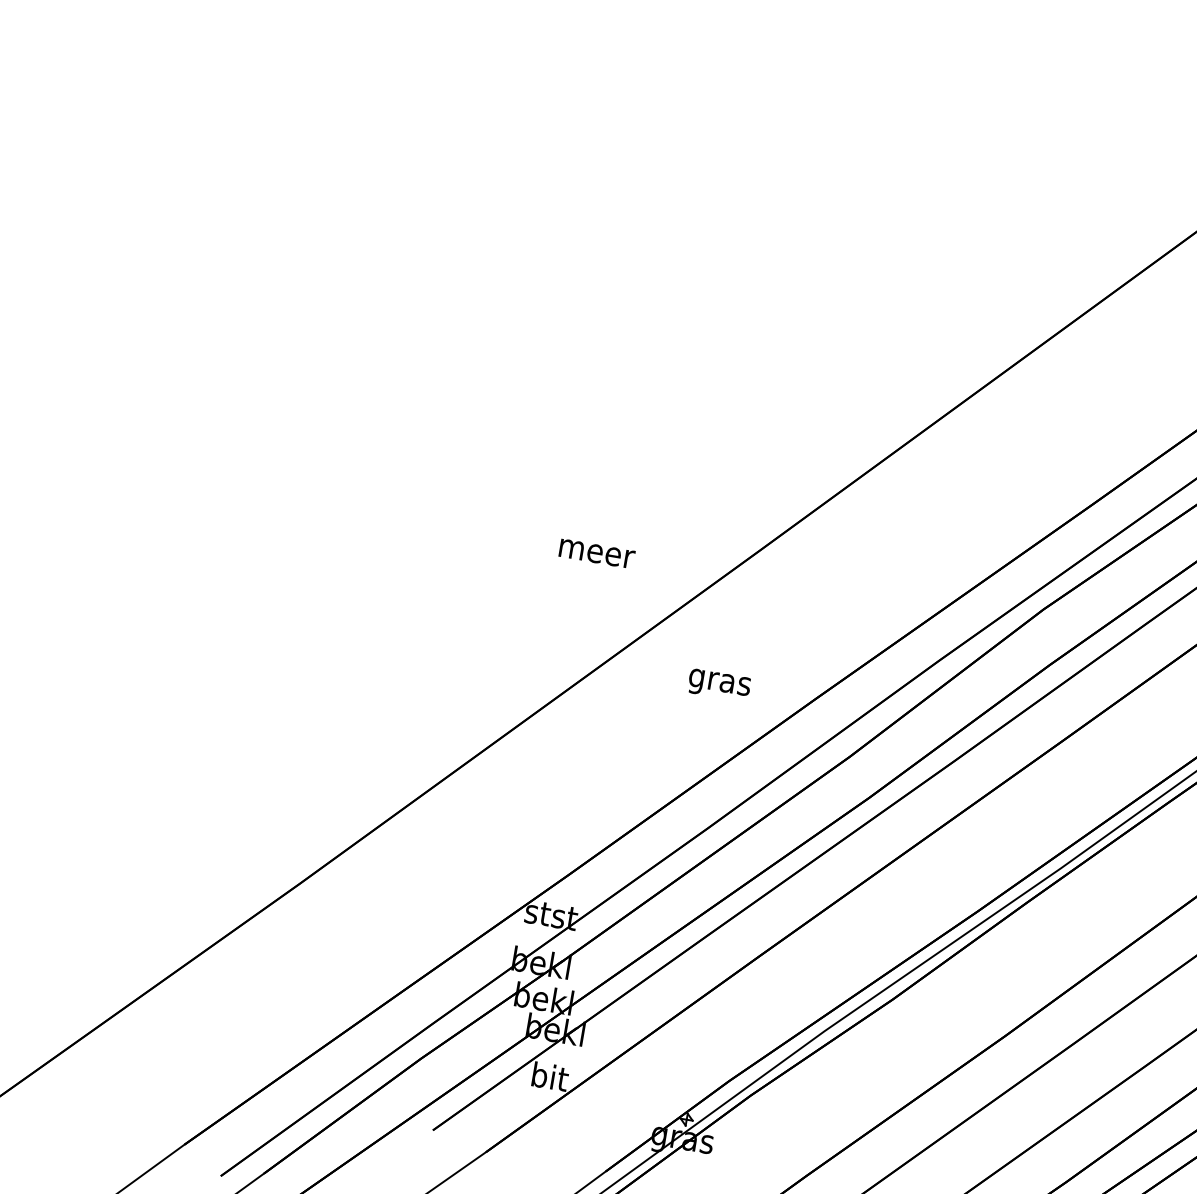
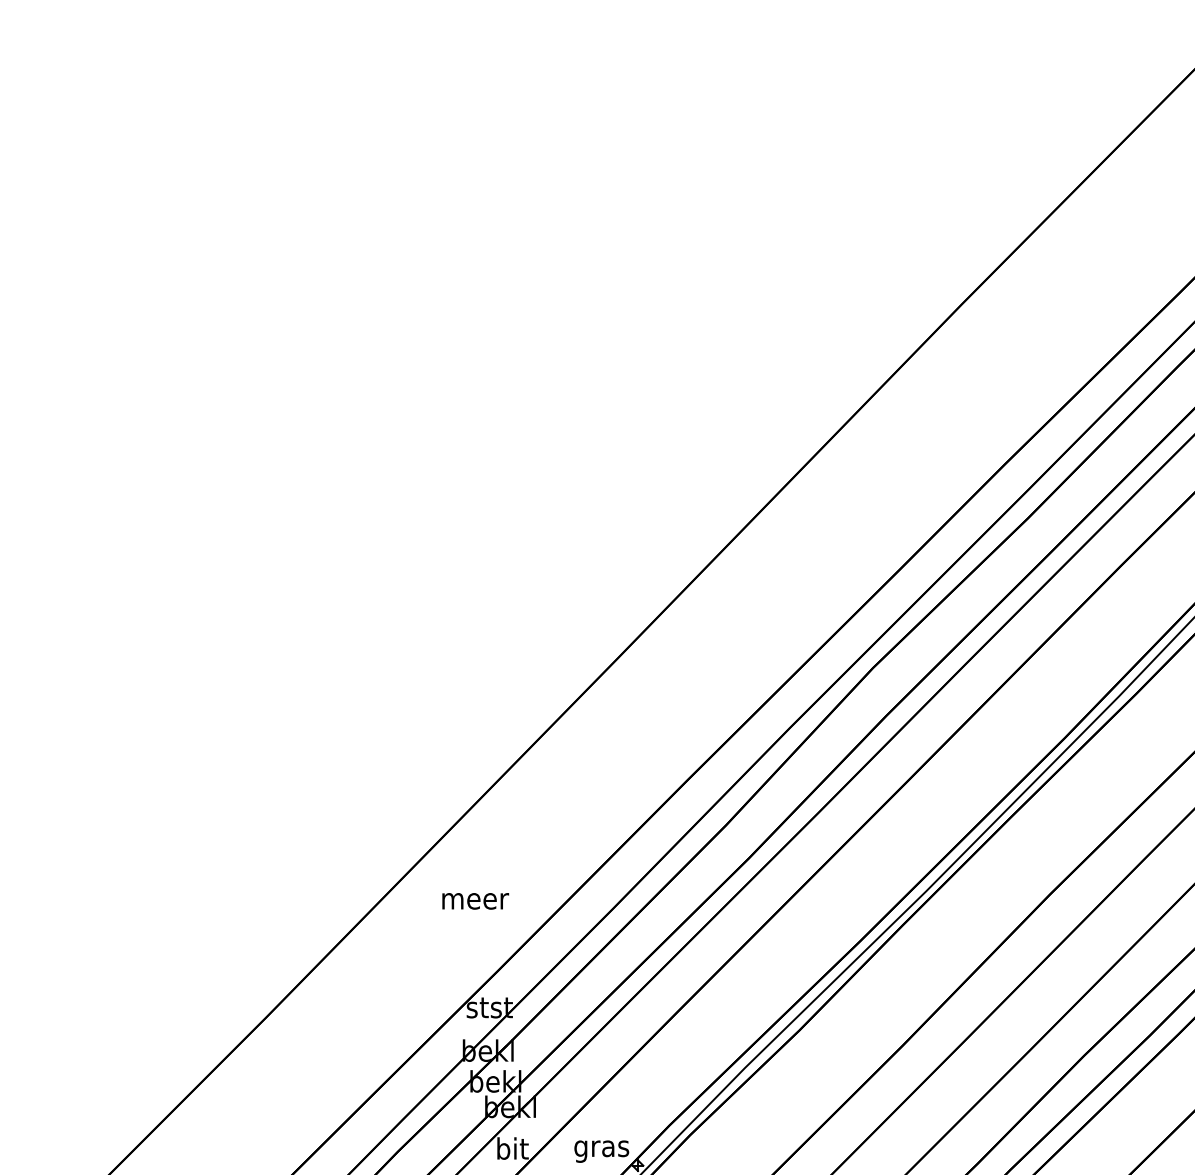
text: (596, 554) -> (475, 901), moved
text: (719, 685) -> (601, 1151), moved

